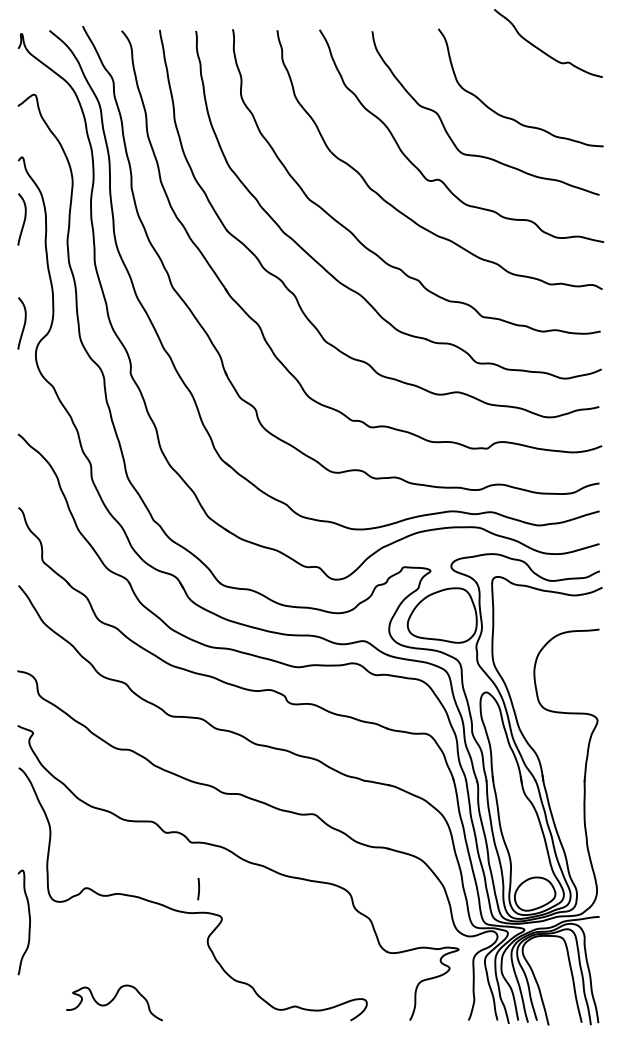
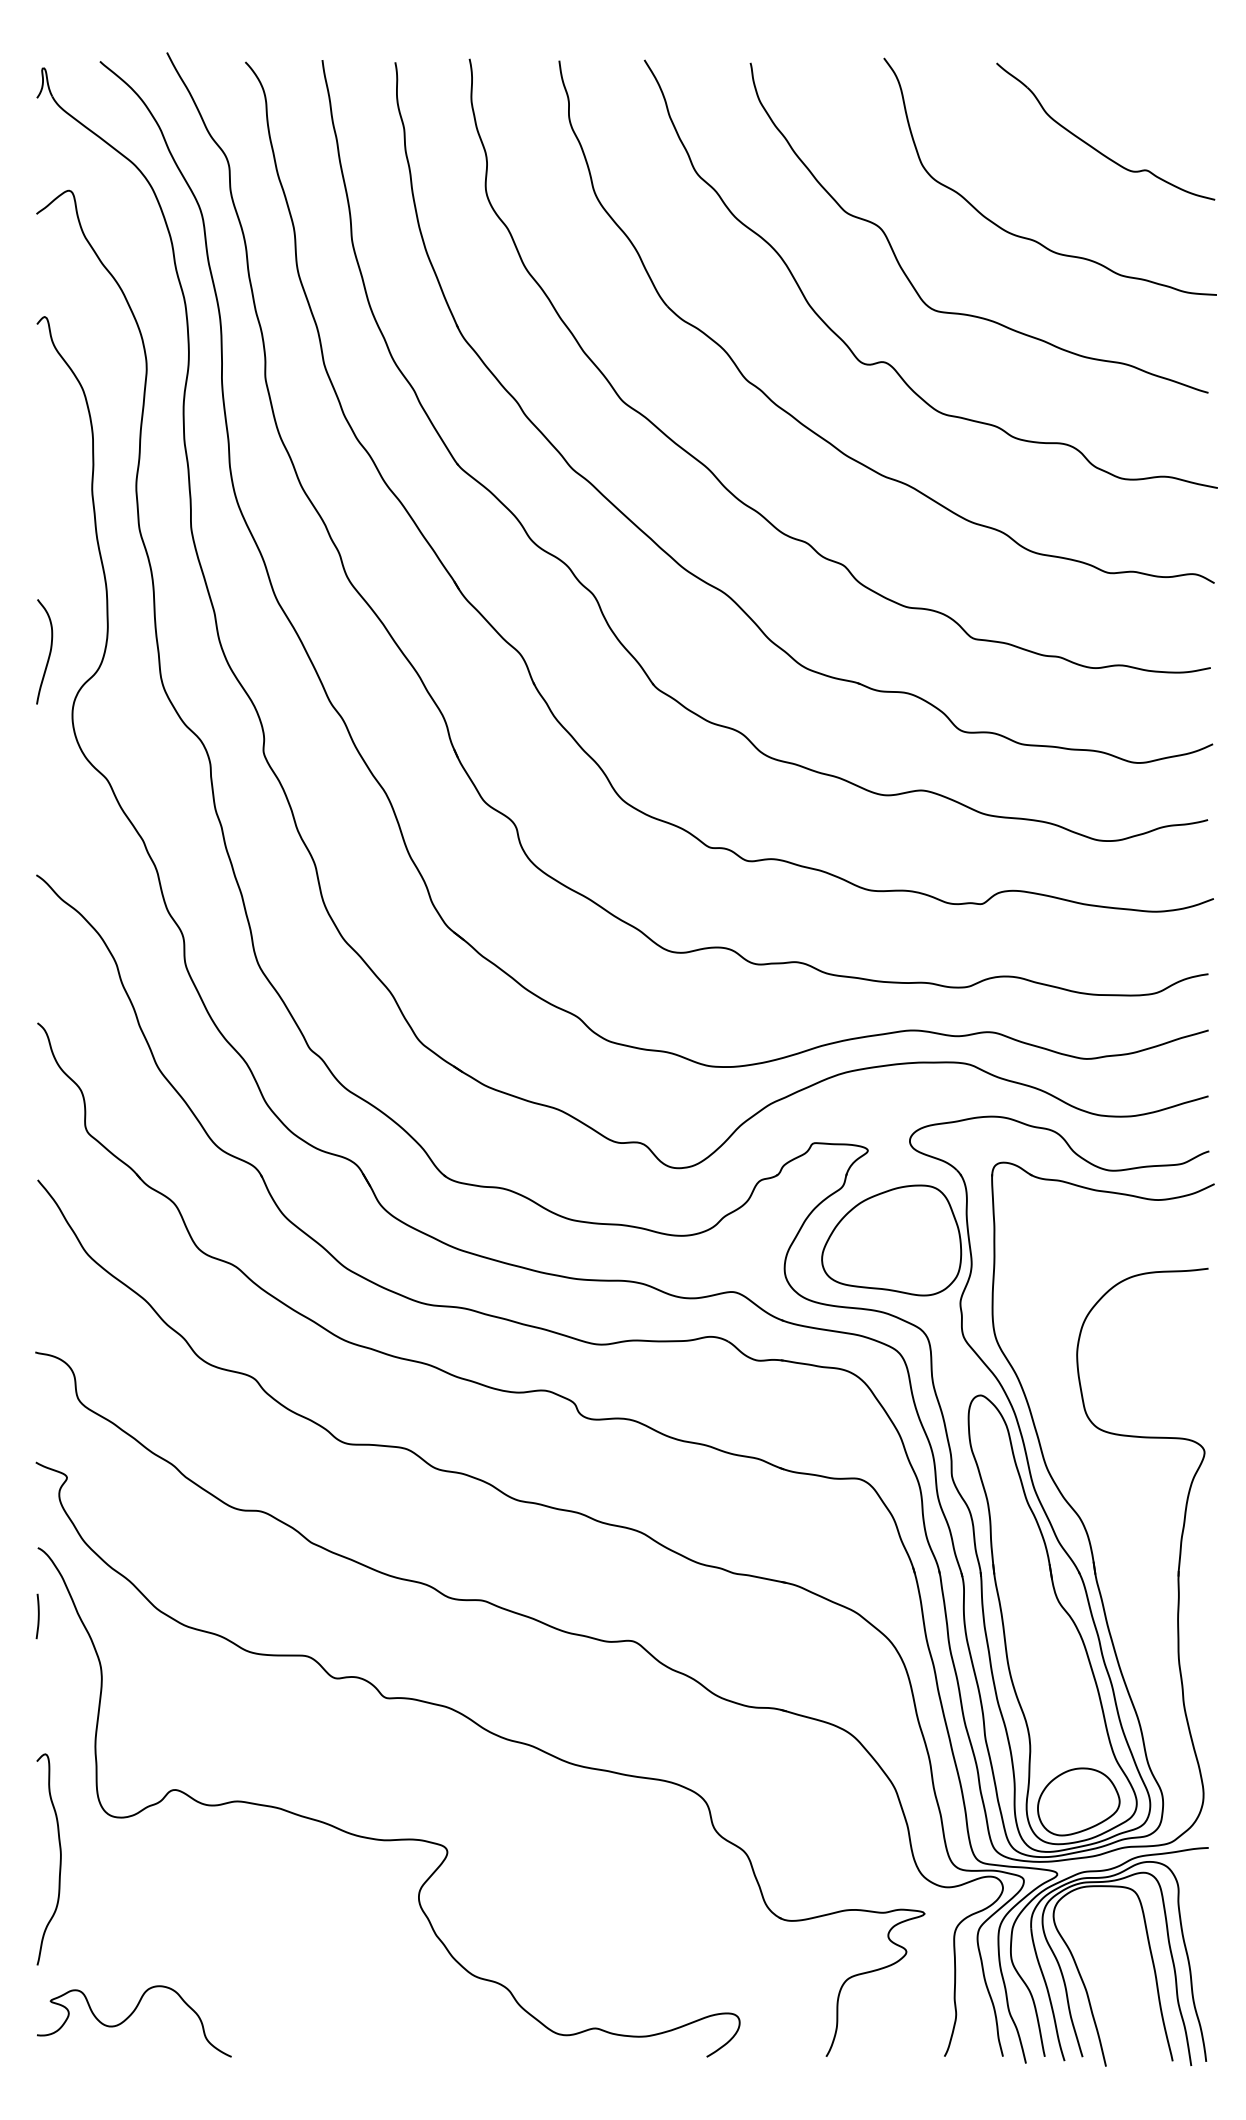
part: (544, 51) -> (1097, 147), moved
curve: (23, 220) -> (47, 444), removed
curve: (198, 888) -> (37, 1615), moved
curve: (113, 1000) -> (132, 2016), moved

